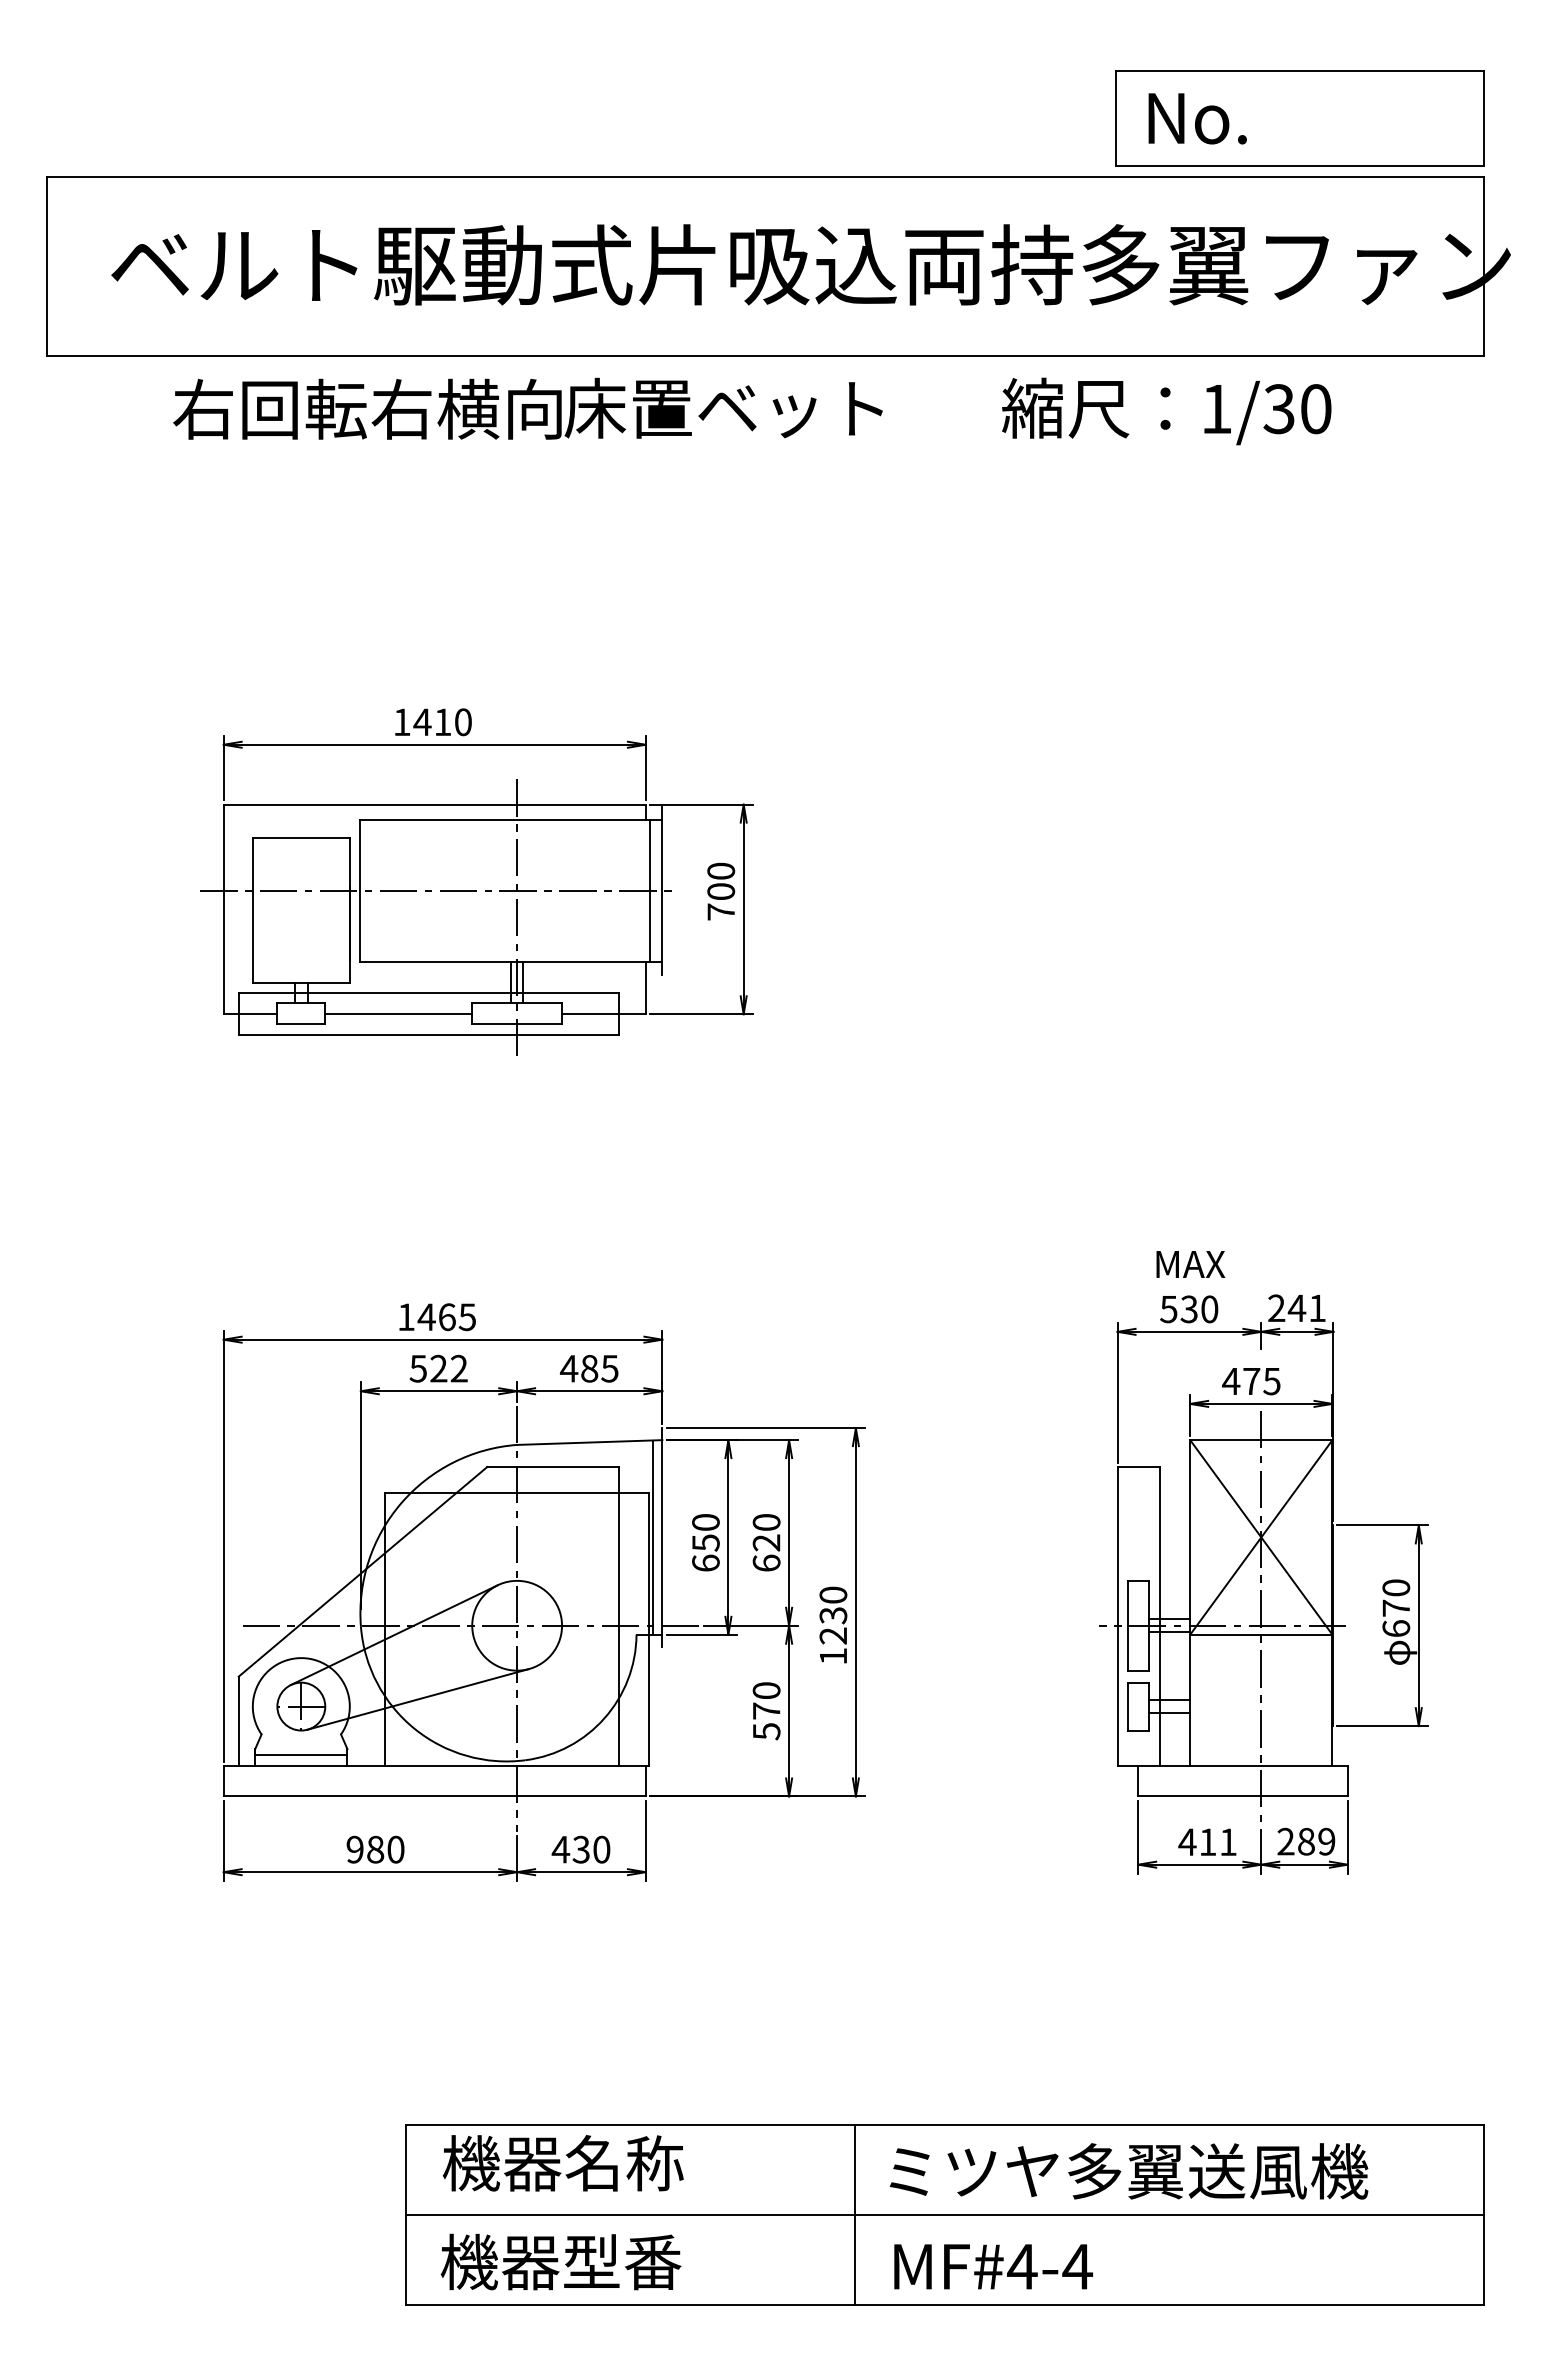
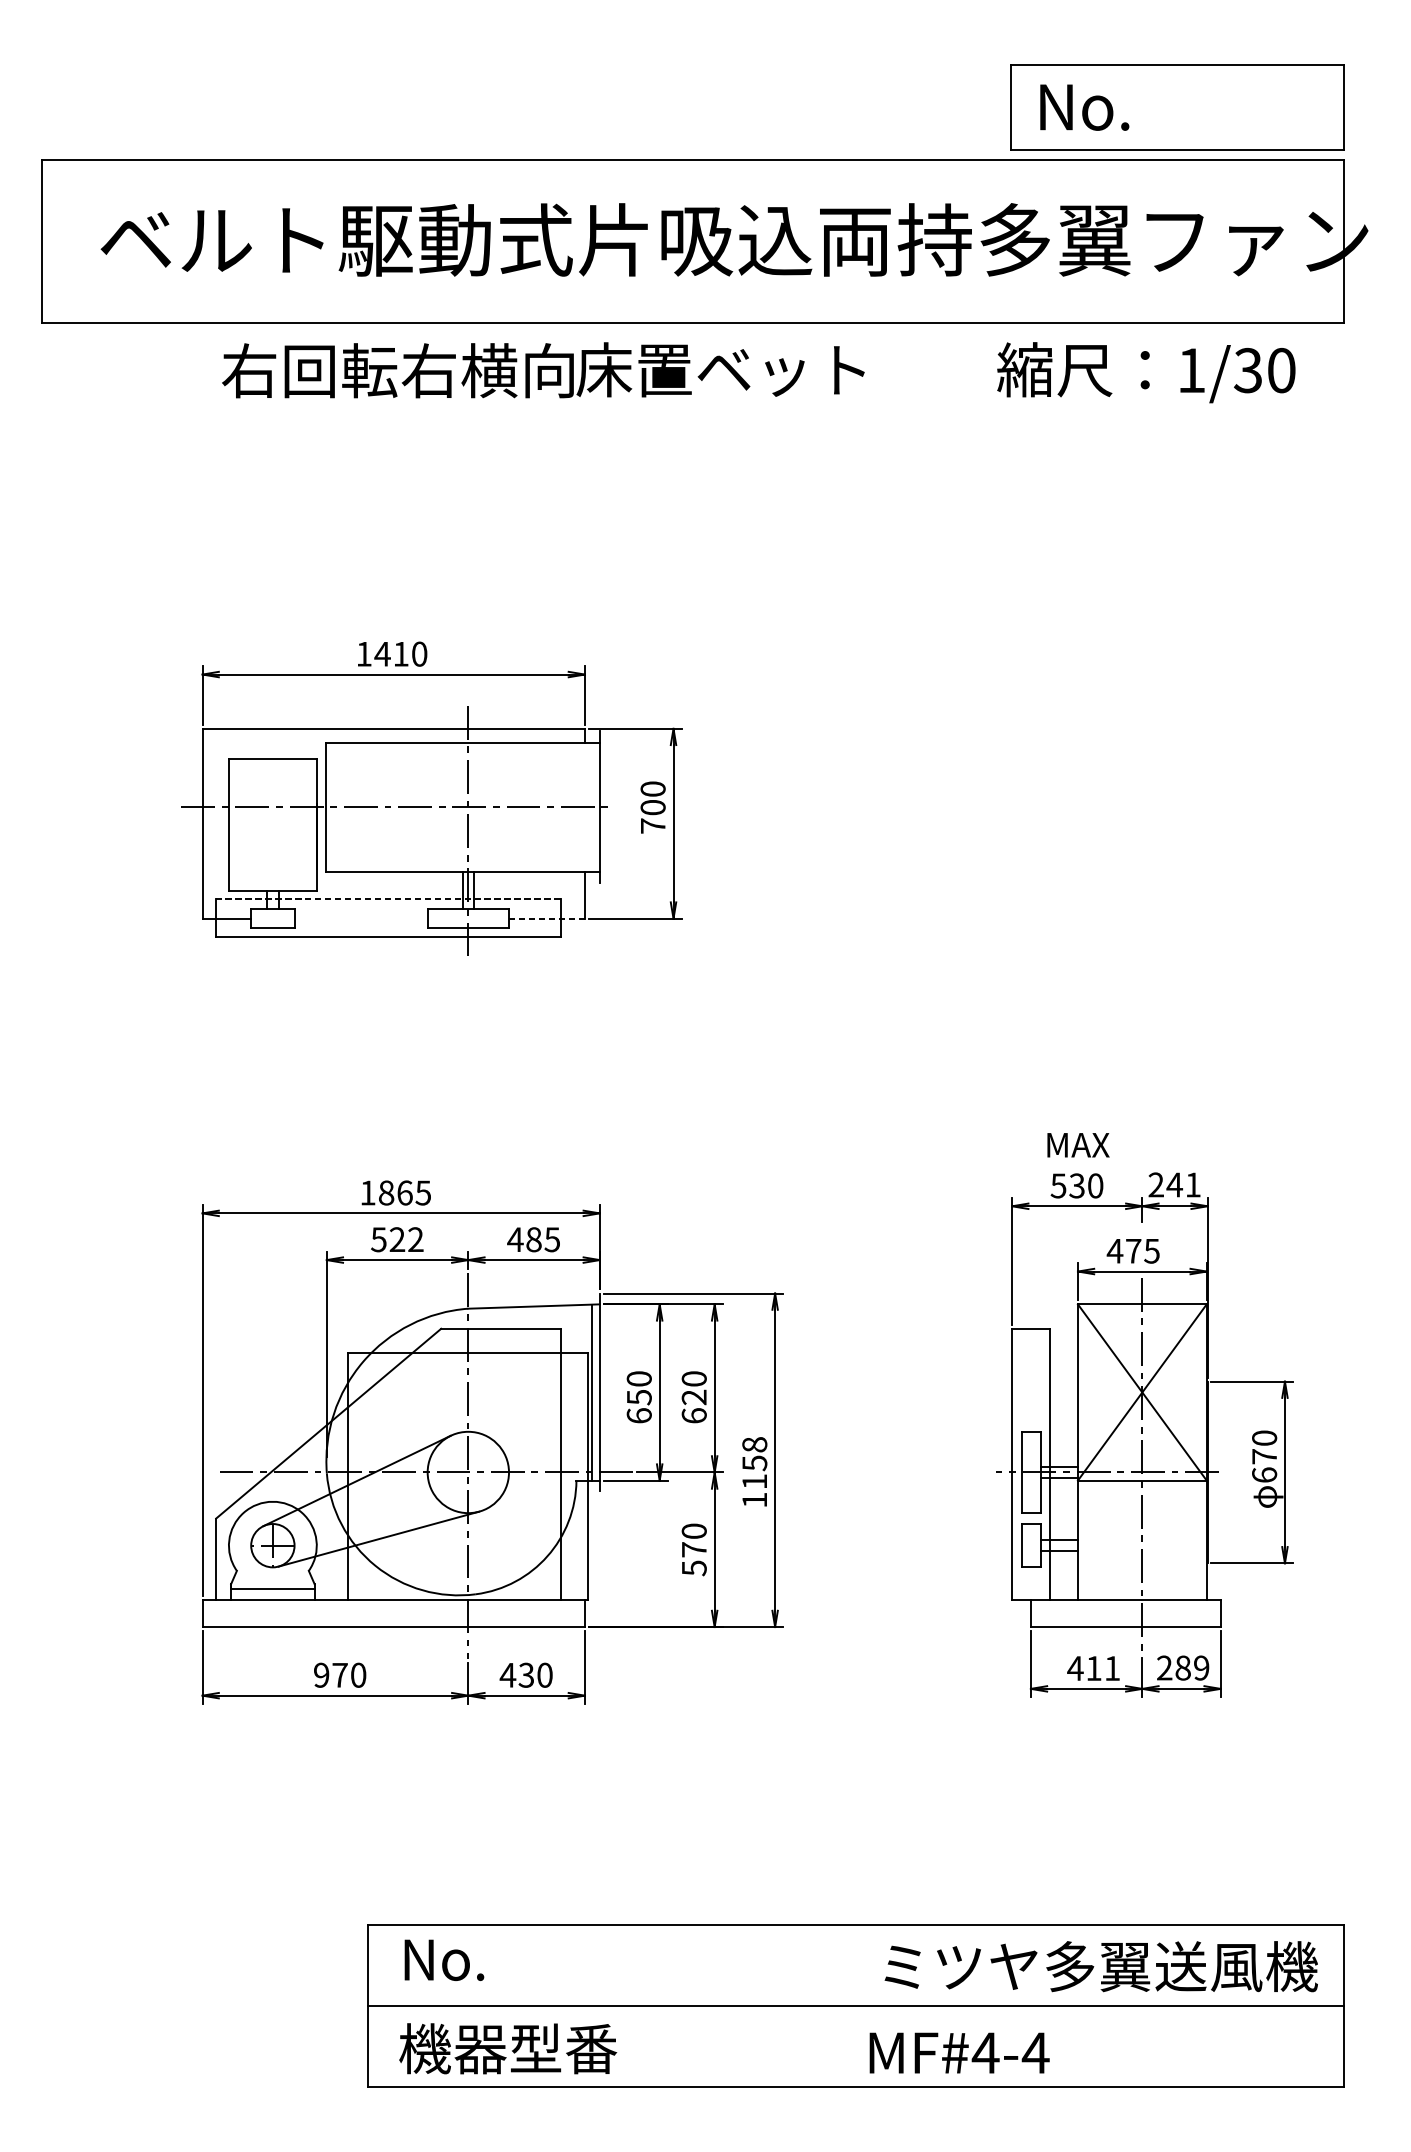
text: (527, 408) -> (542, 370), moved
text: (1166, 411) -> (1146, 372), moved
line: (650, 891) -> (589, 807), removed
line: (428, 992) -> (388, 898), solid -> dashed
line: (398, 1014) -> (360, 918), removed
line: (603, 1014) -> (546, 918), solid -> dashed
text: (426, 1317) -> (386, 1193), 1465 -> 1865
text: (833, 1615) -> (754, 1463), 1230 -> 1158
text: (375, 1849) -> (340, 1675), 980 -> 970
text: (562, 2163) -> (509, 1959), 機器名称 -> No.
text: (1128, 2171) -> (1100, 1966), moved
line: (855, 2214) -> (774, 2005), removed
text: (993, 2266) -> (959, 2052), moved

